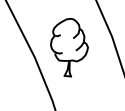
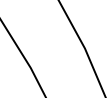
part: (68, 47) -> (54, 58), removed

